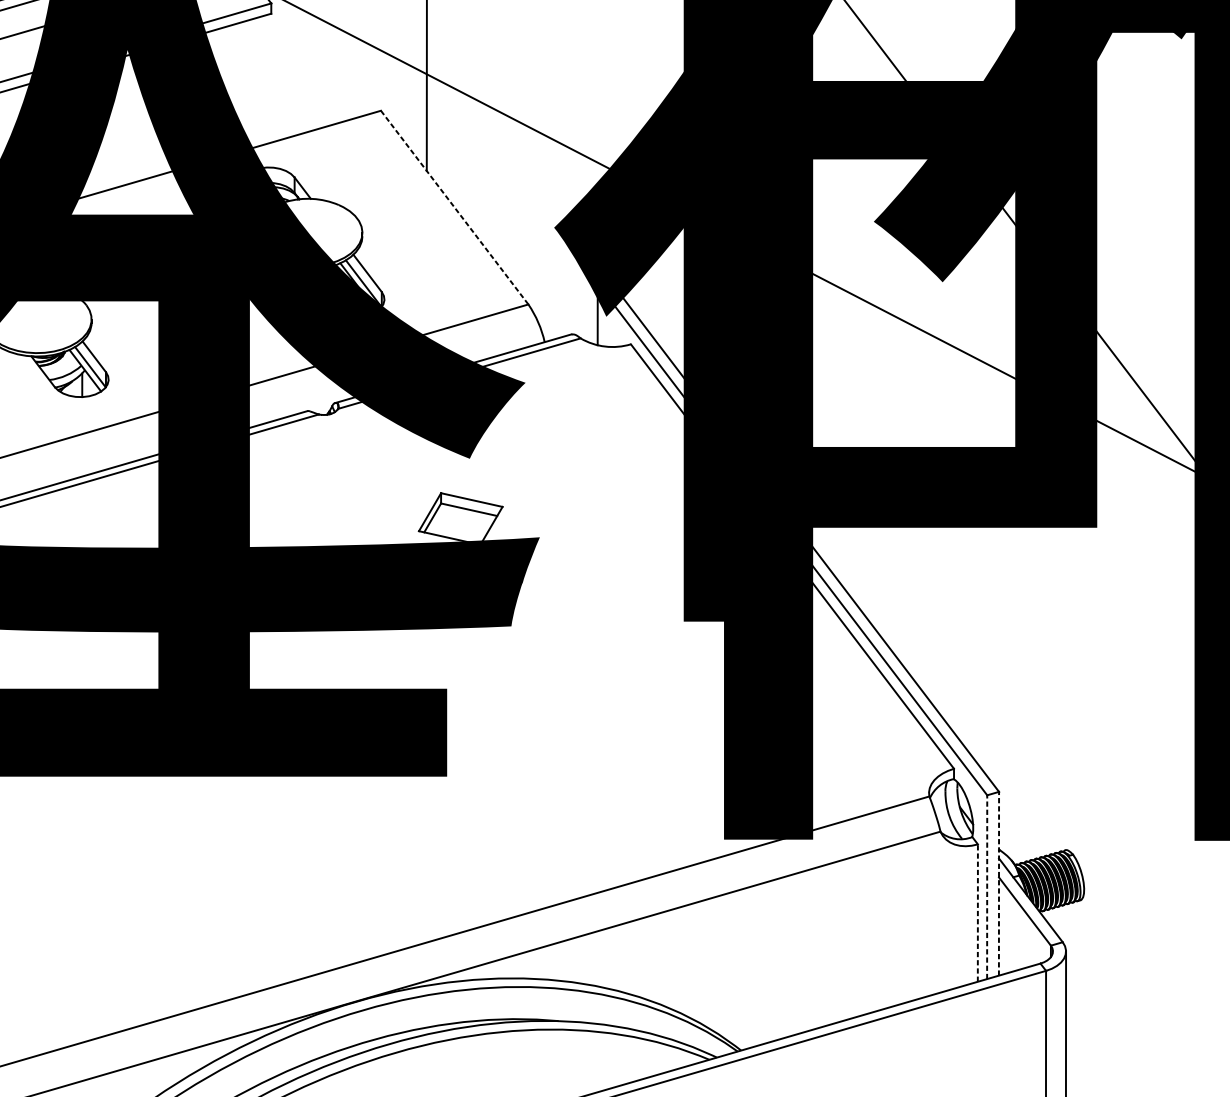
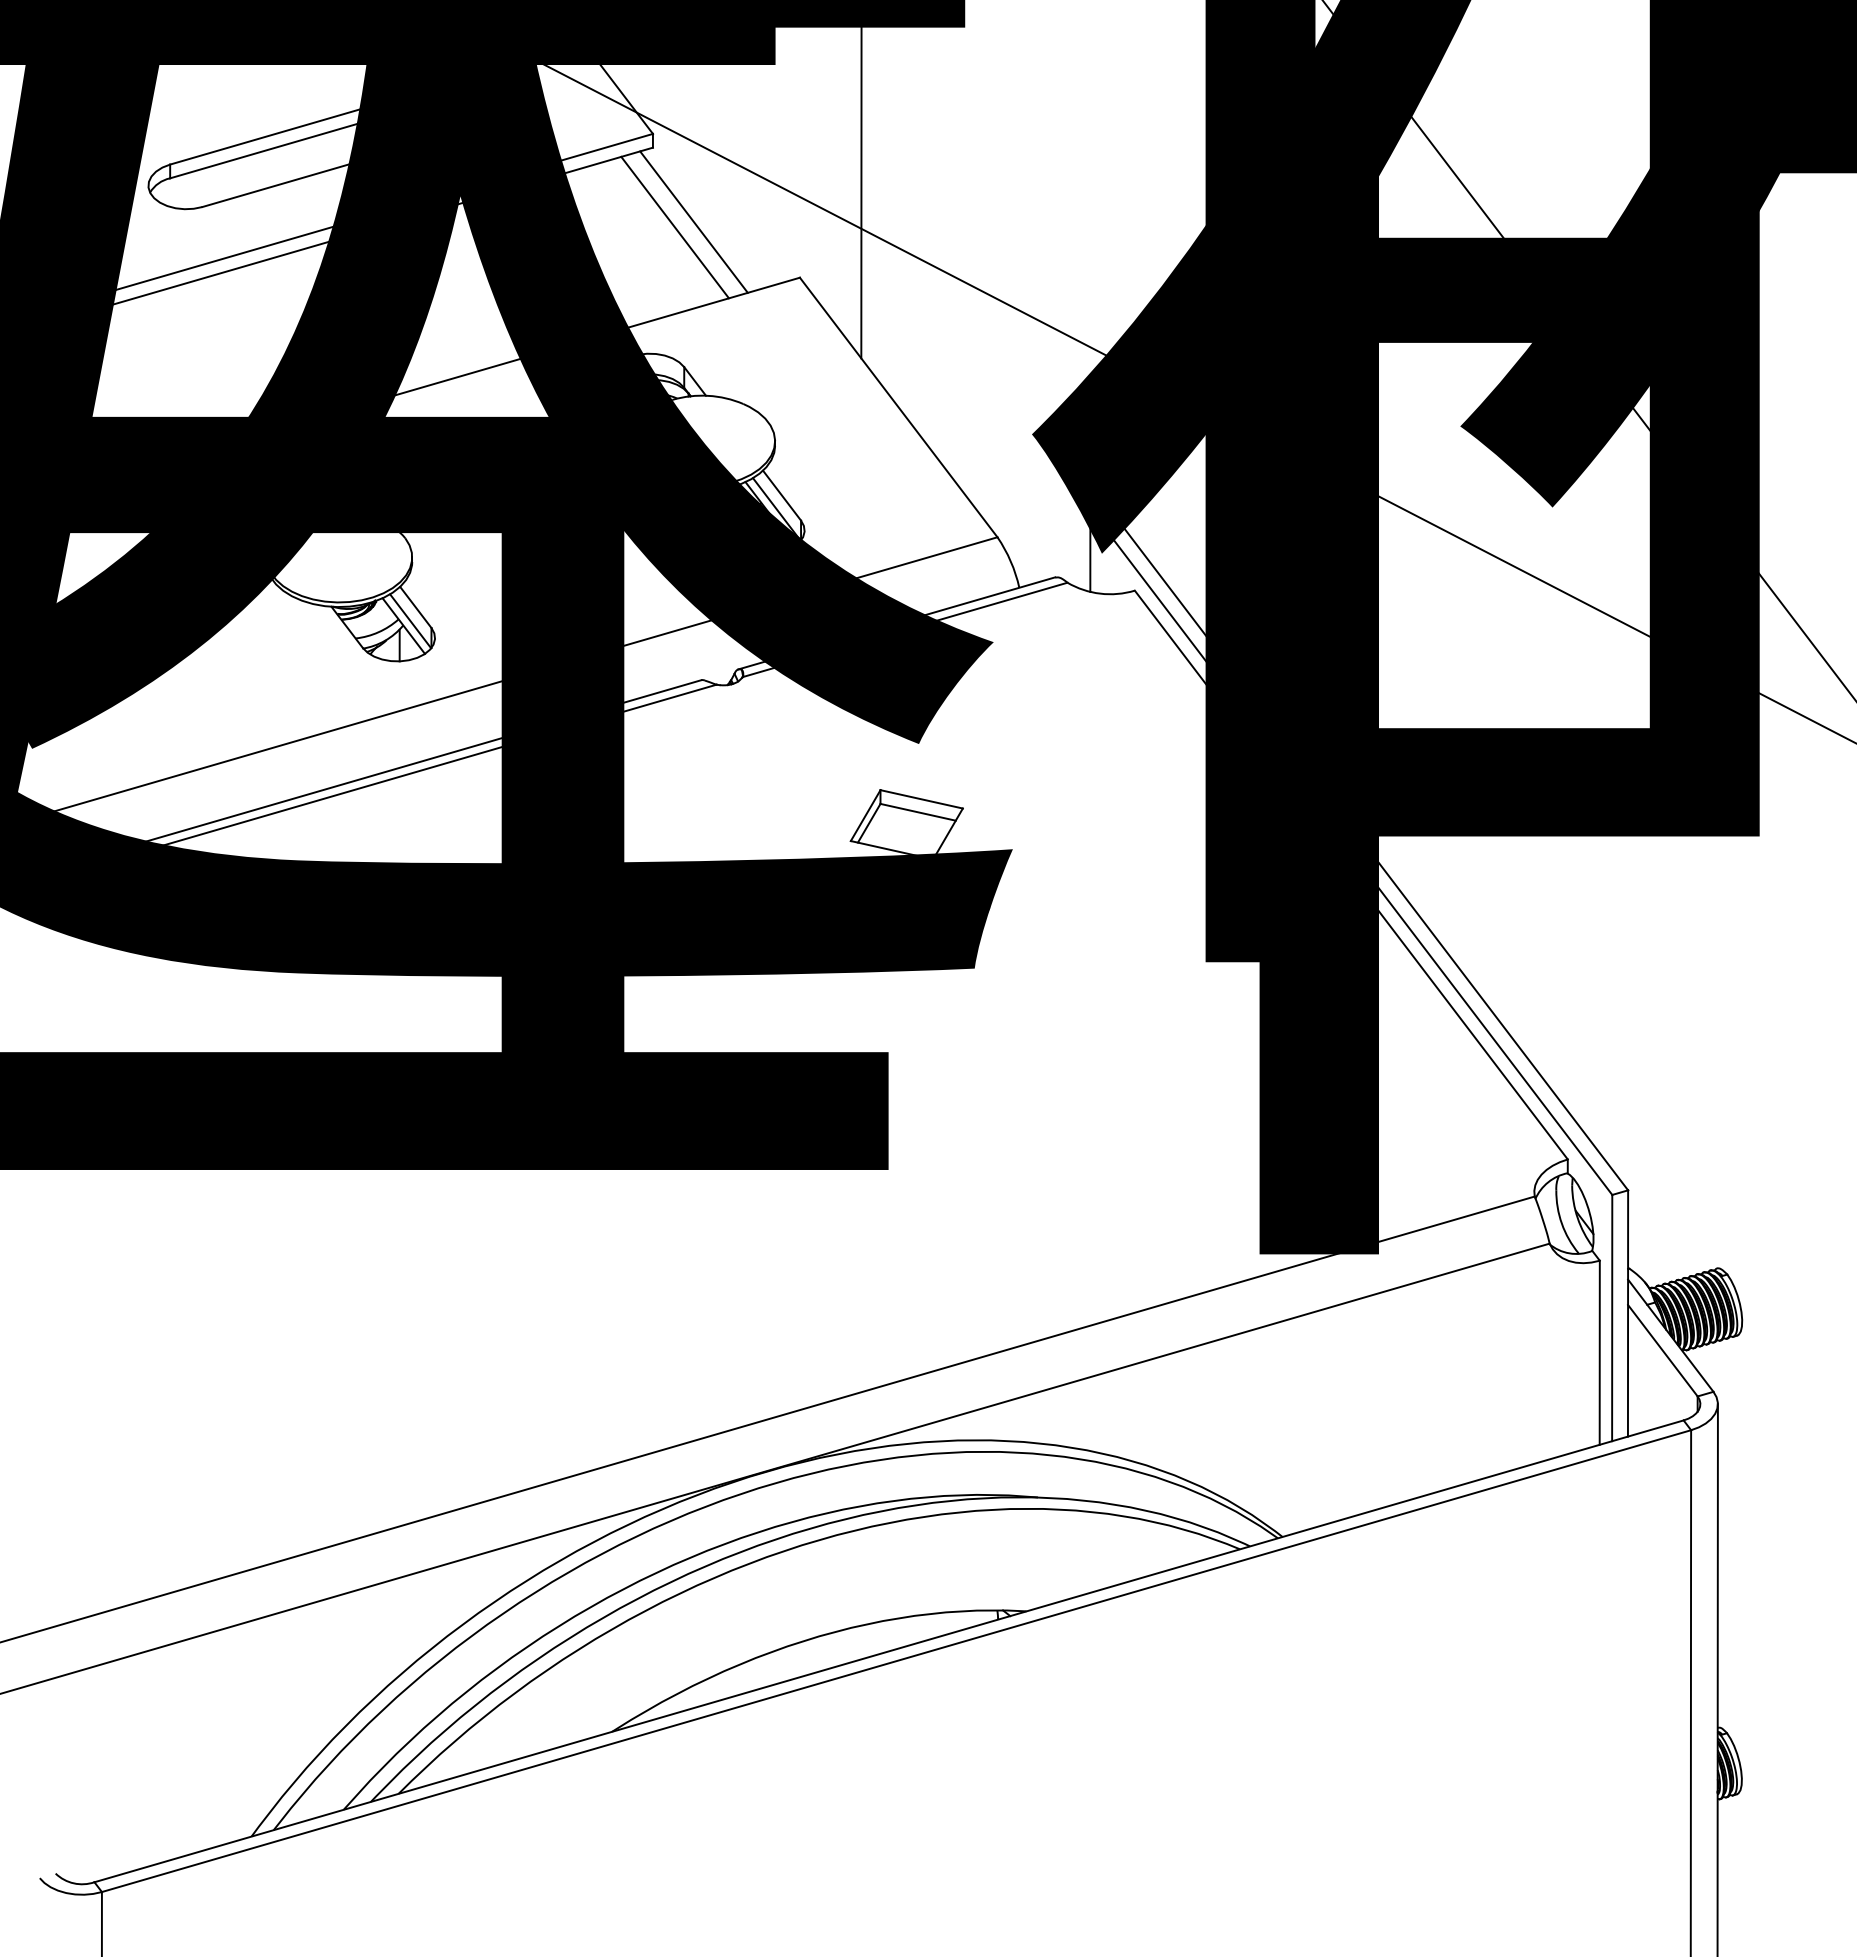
line: (301, 68) -> (693, 221), added
line: (287, 73) -> (674, 227), added
line: (455, 207) -> (899, 407), dashed -> solid
line: (999, 883) -> (1628, 1312), dashed -> solid
line: (987, 886) -> (1612, 1317), dashed -> solid
line: (977, 912) -> (1599, 1352), dashed -> solid

